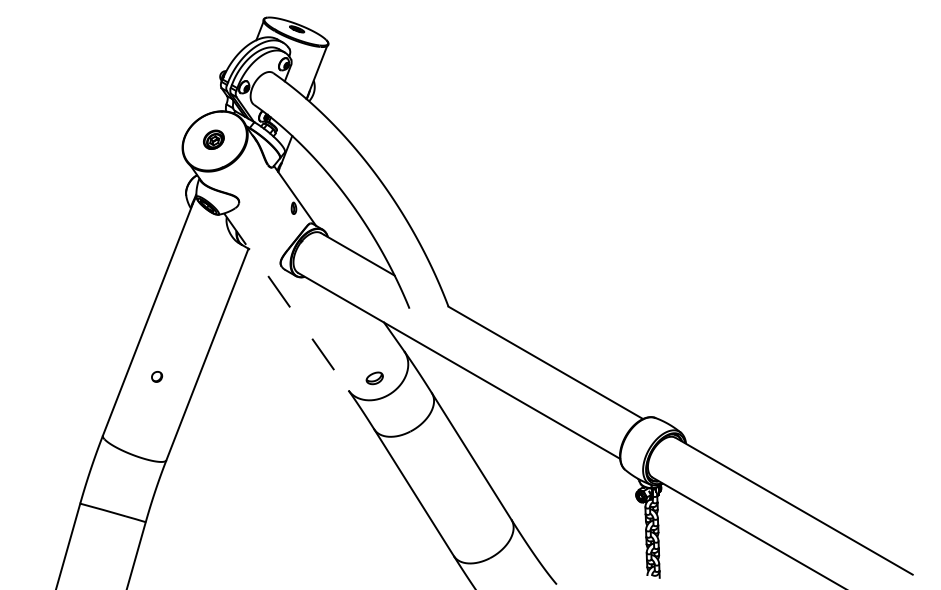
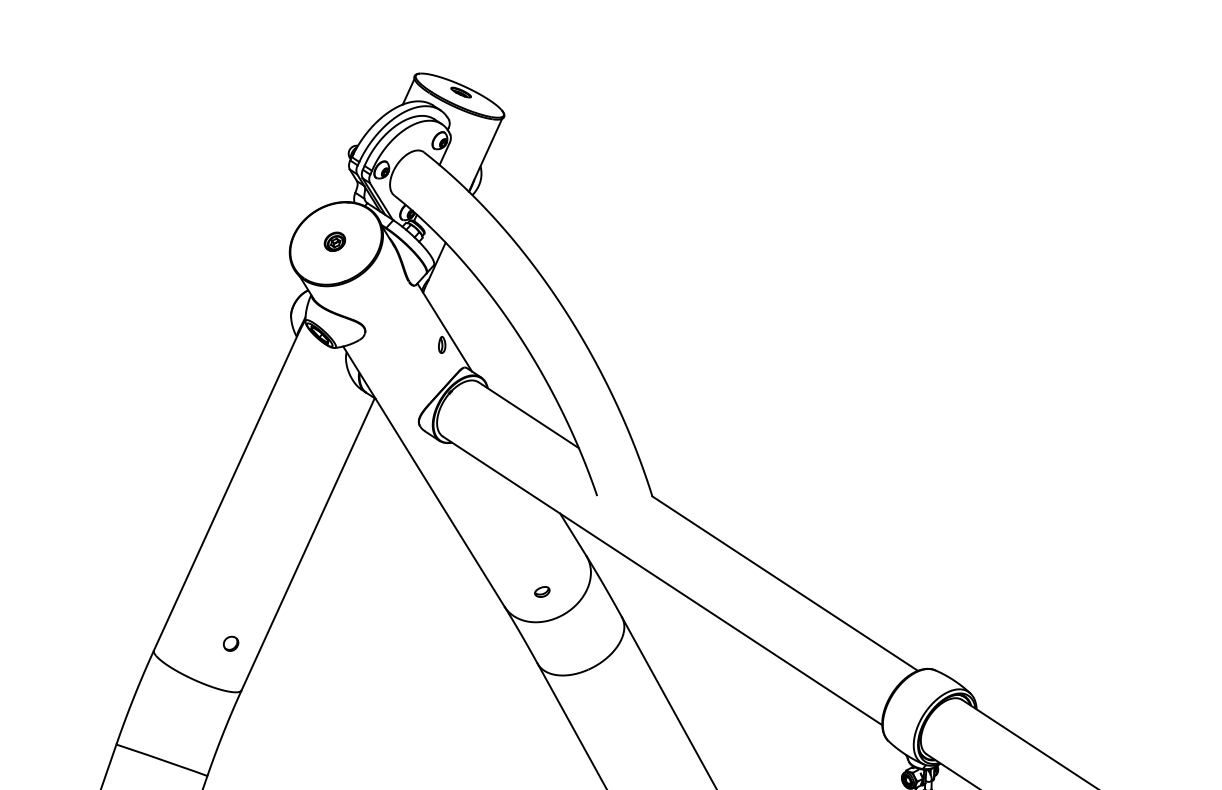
part: (214, 139) -> (335, 241), size x0.71
line: (286, 302) -> (423, 477), dashed -> solid
part: (157, 376) -> (231, 643), moved
part: (374, 378) -> (542, 591), size x0.62

